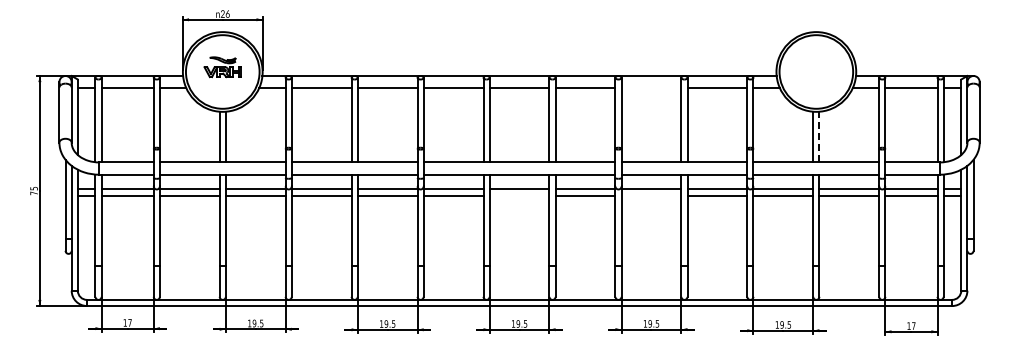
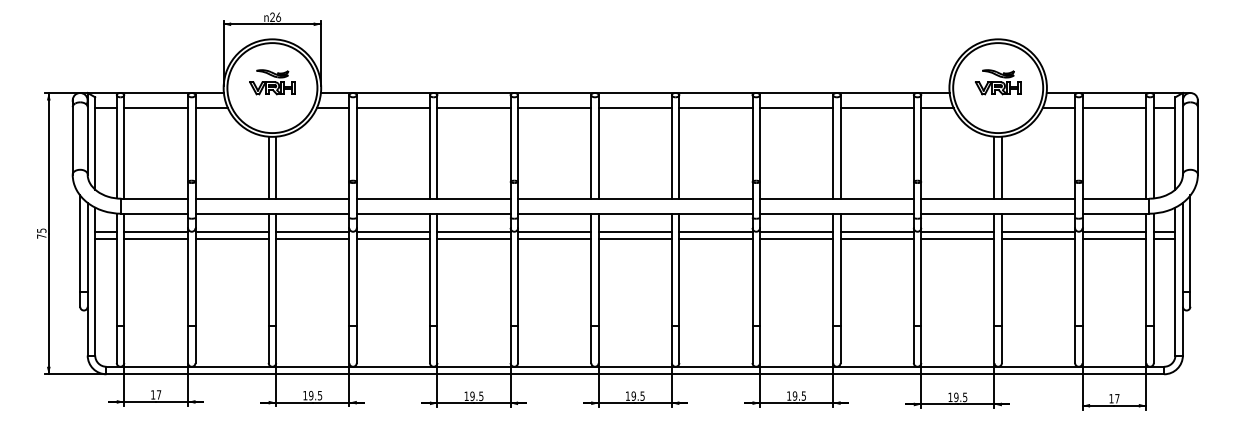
part: (816, 66) -> (998, 81), added
line: (651, 88) -> (796, 108), added
line: (819, 136) -> (1002, 166), dashed -> solid
line: (519, 195) -> (635, 239), added
line: (651, 195) -> (796, 239), added

